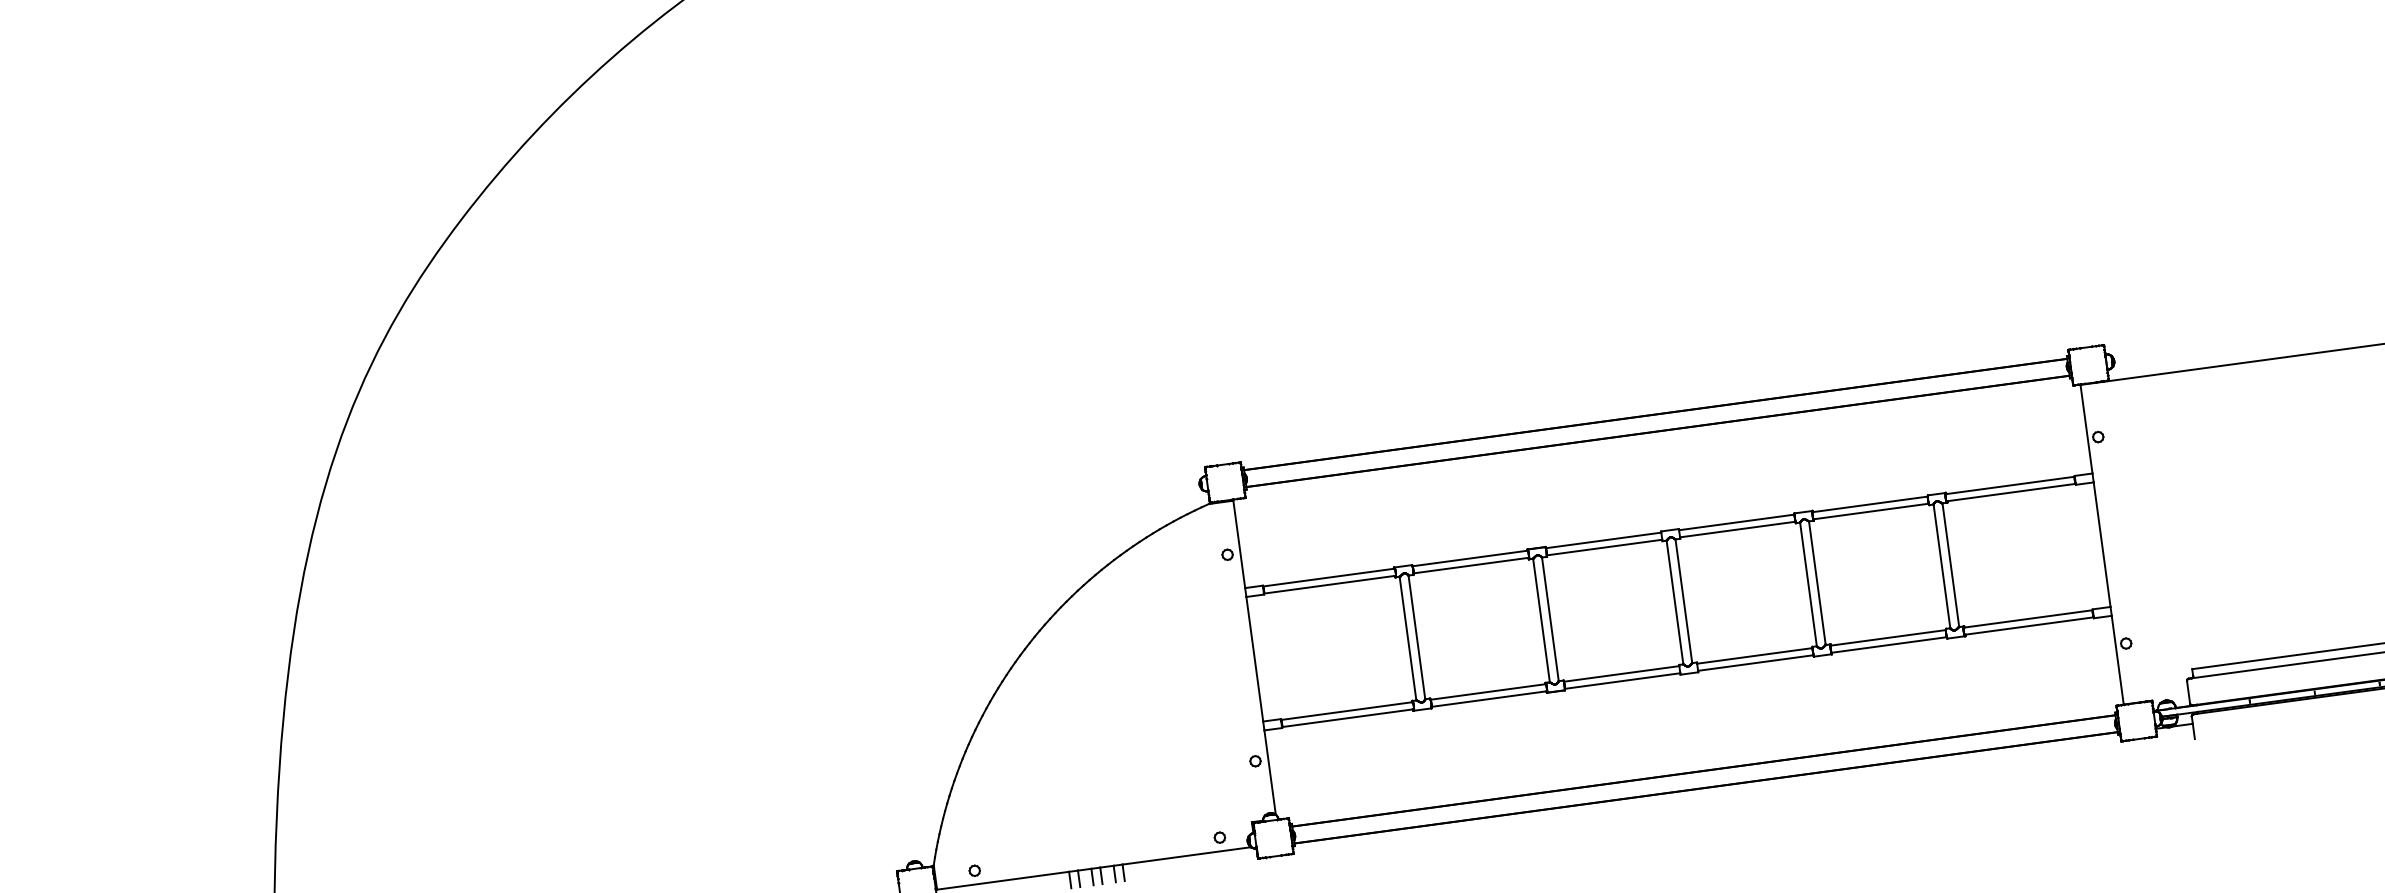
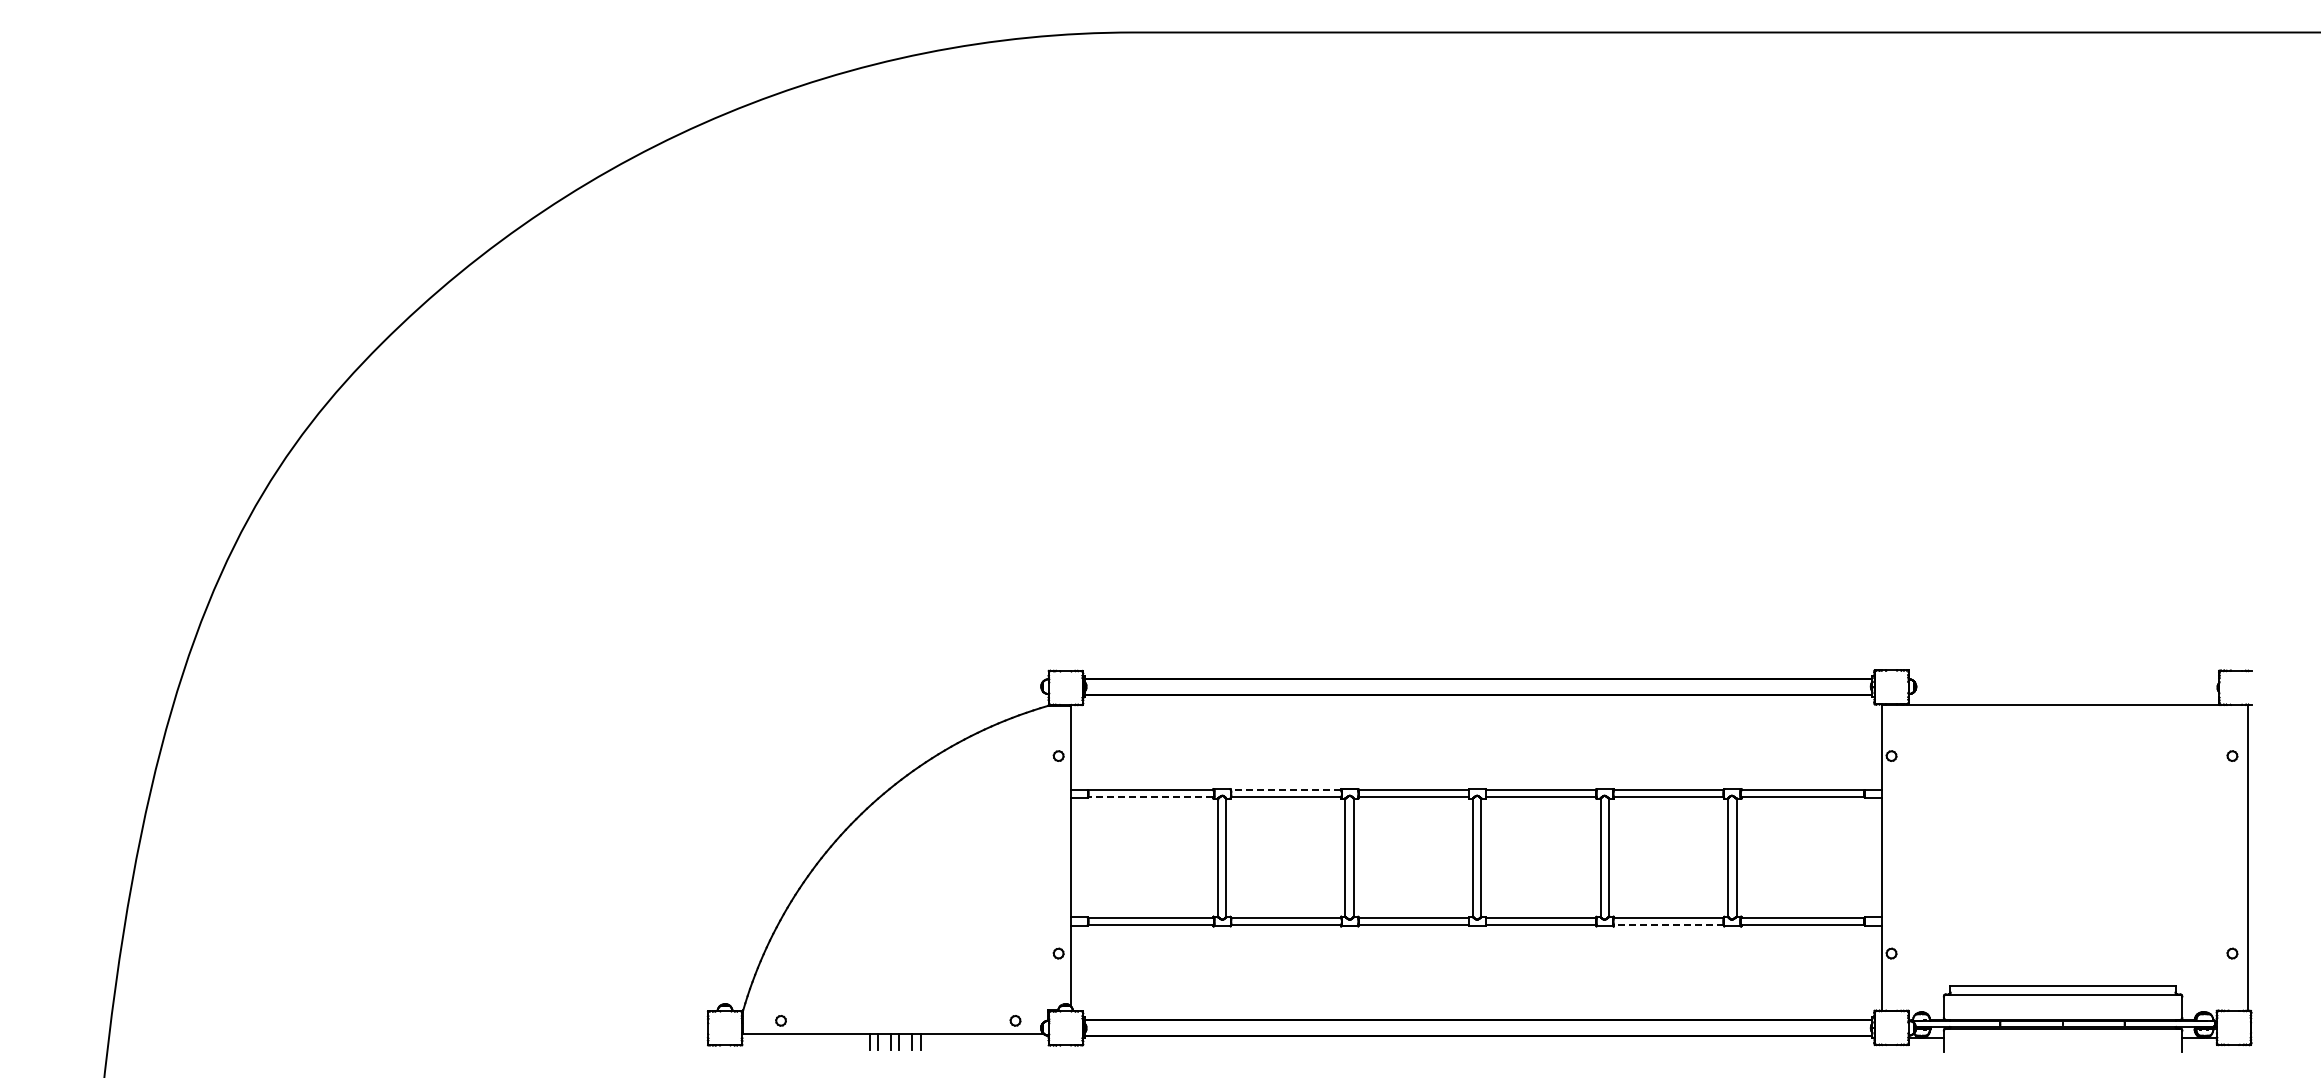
line: (1469, 558) -> (1285, 790), solid -> dashed
line: (1329, 585) -> (1150, 797), solid -> dashed
line: (1888, 644) -> (1668, 924), solid -> dashed

